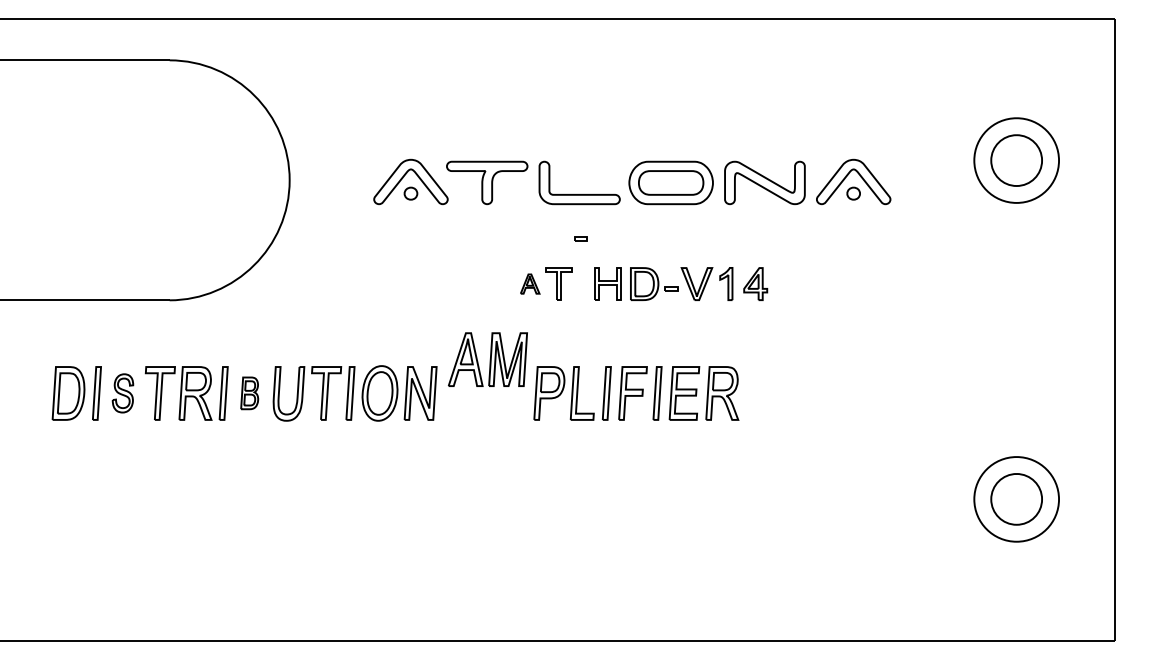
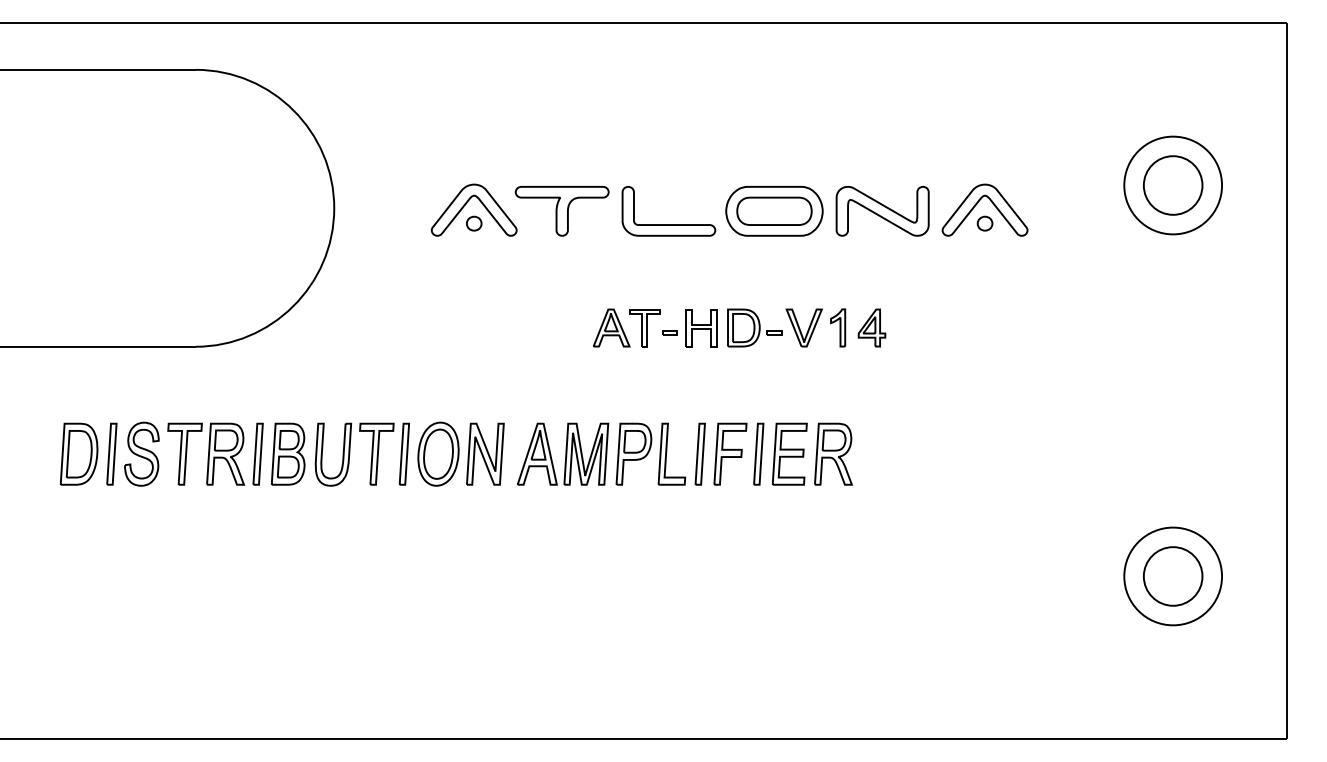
part: (580, 238) -> (669, 332), moved
part: (529, 283) -> (611, 327), size x1.67
part: (488, 359) -> (563, 453), moved
part: (122, 392) -> (141, 453), size x1.43
part: (249, 392) -> (287, 453), size x1.67

